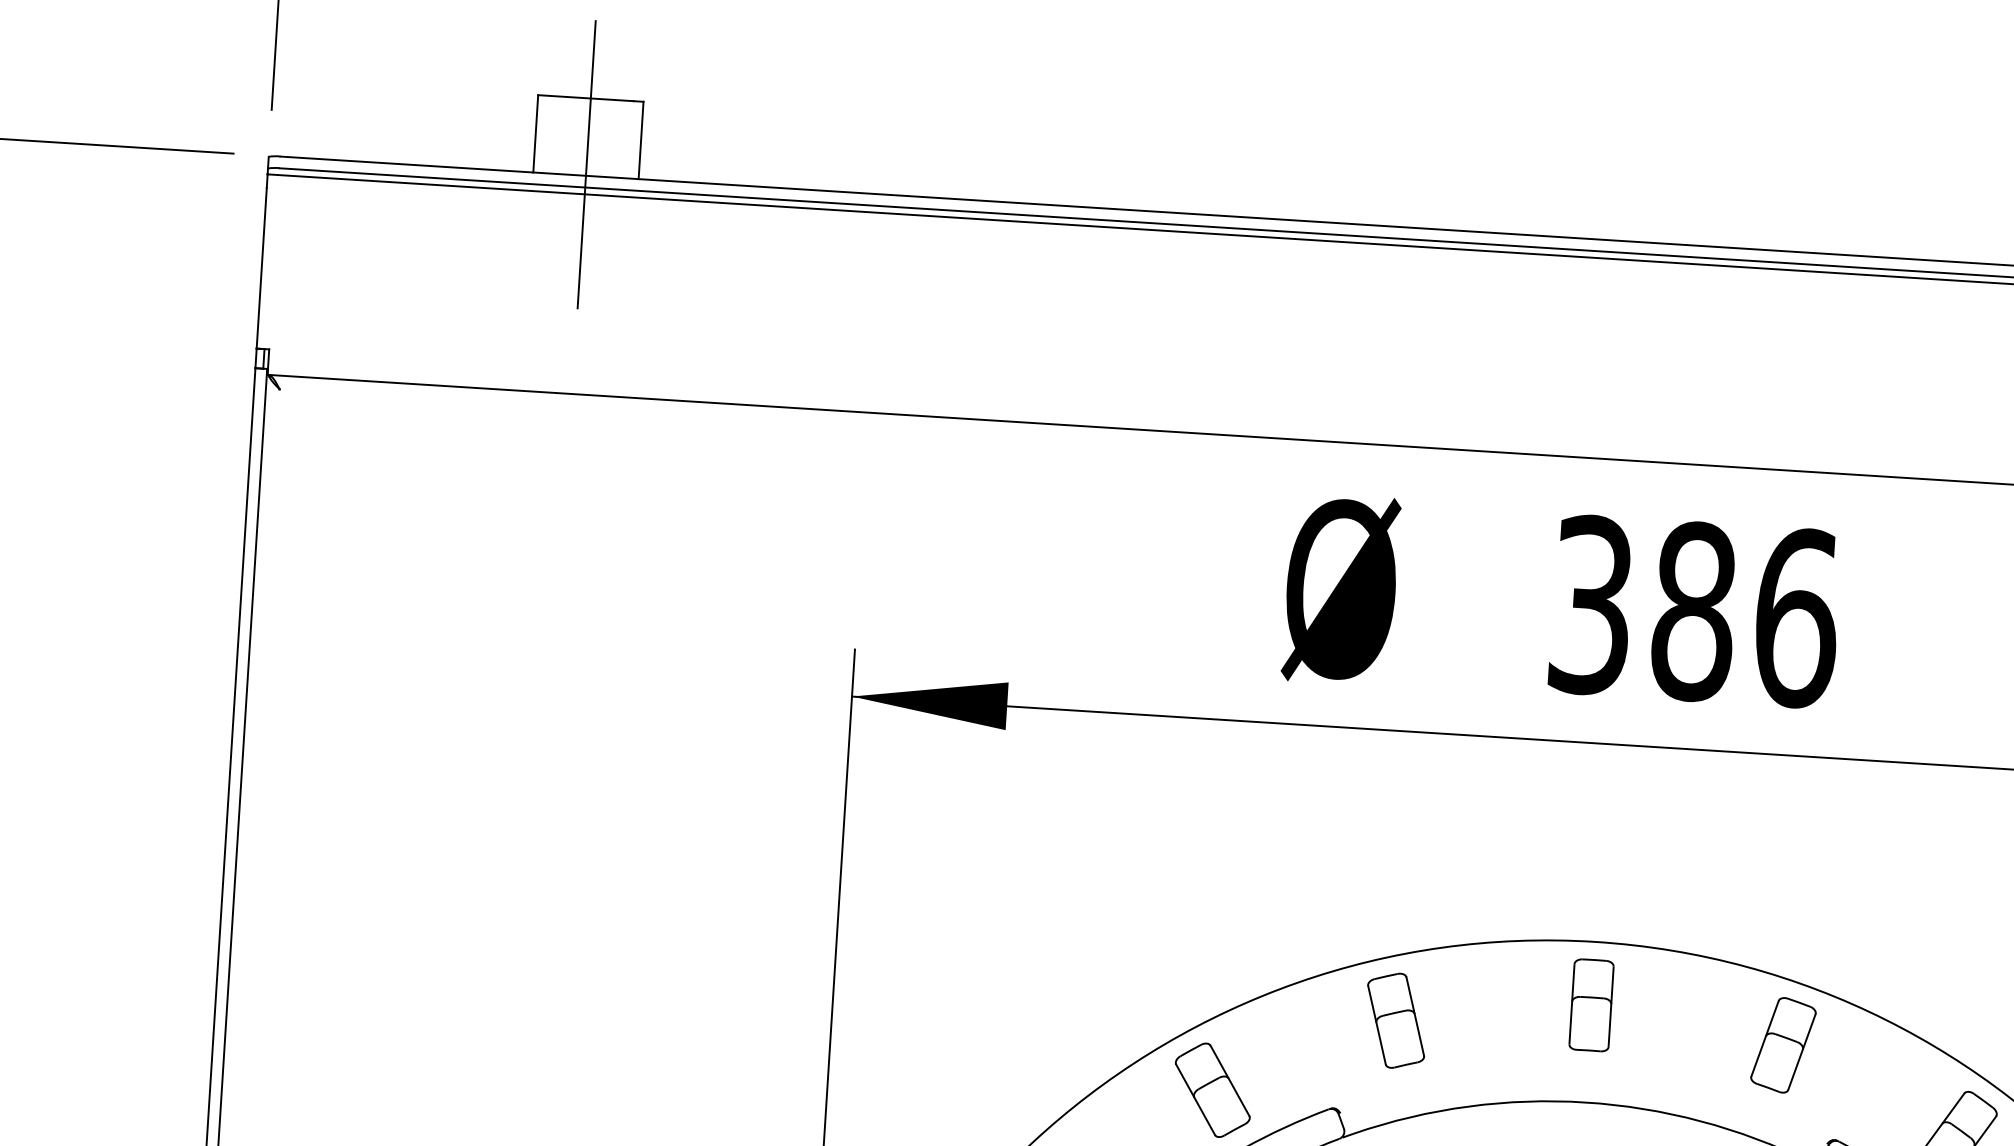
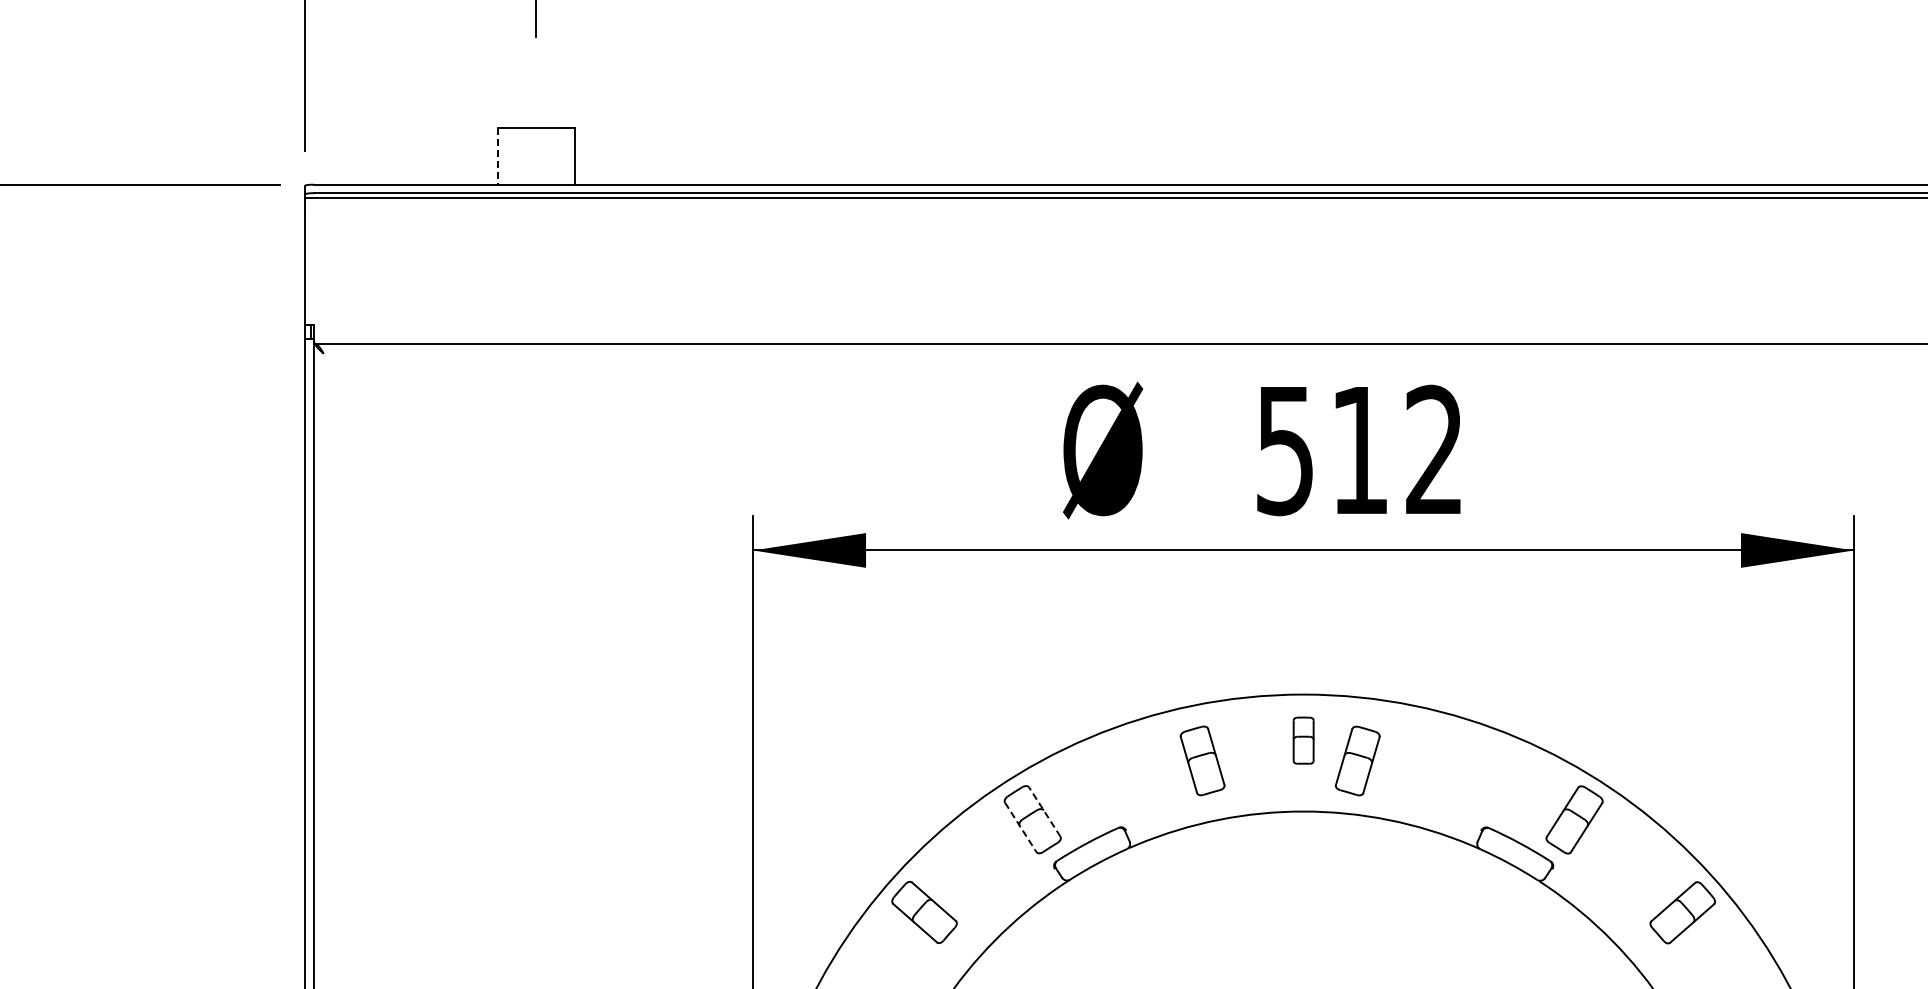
line: (535, 135) -> (497, 157), solid -> dashed
line: (587, 164) -> (536, 176), removed
text: (1694, 611) -> (1360, 450), 386 -> 512
part: (1591, 1004) -> (1303, 740), size x0.7
part: (1395, 1020) -> (1202, 760), moved
part: (1783, 1044) -> (1357, 760), moved
line: (1229, 1080) -> (1044, 811), solid -> dashed
line: (1196, 1100) -> (1021, 827), solid -> dashed

